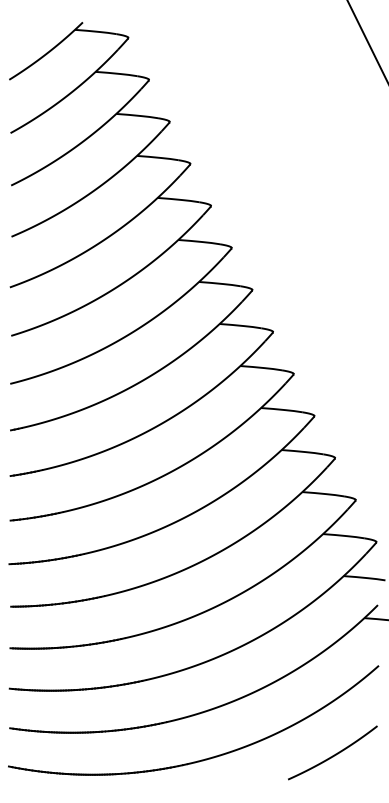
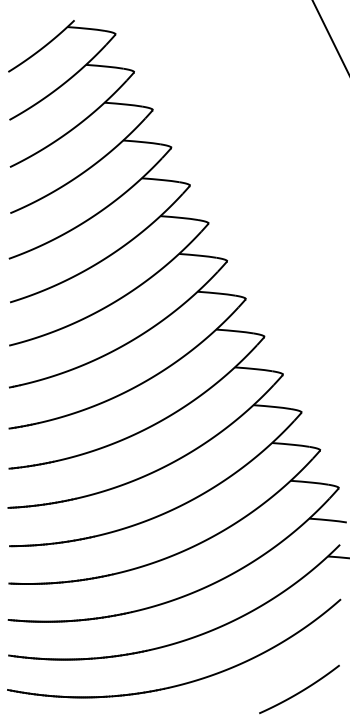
curve: (334, 754) -> (300, 690), moved

